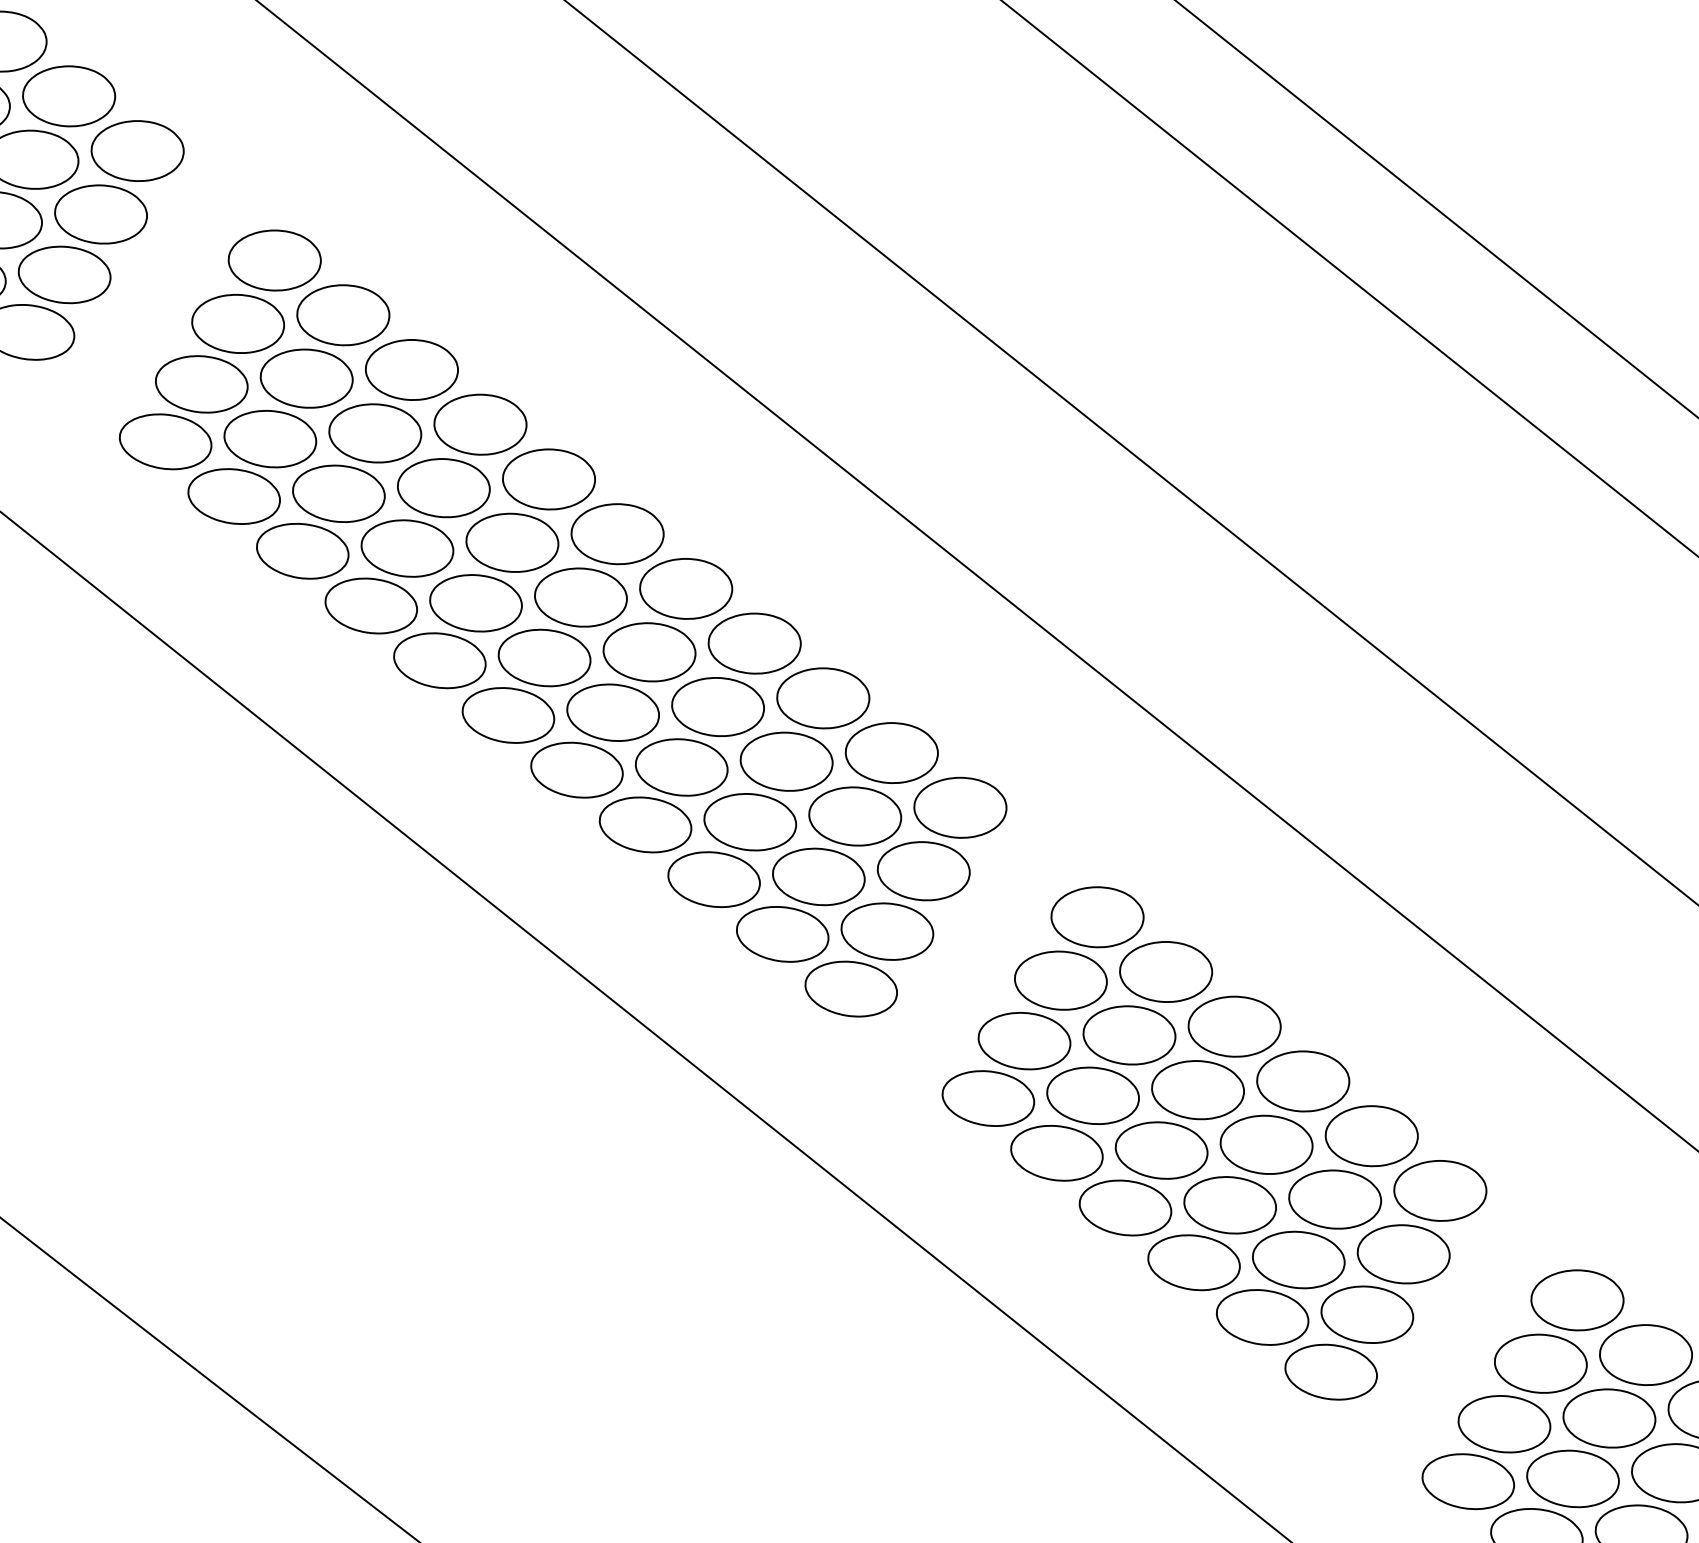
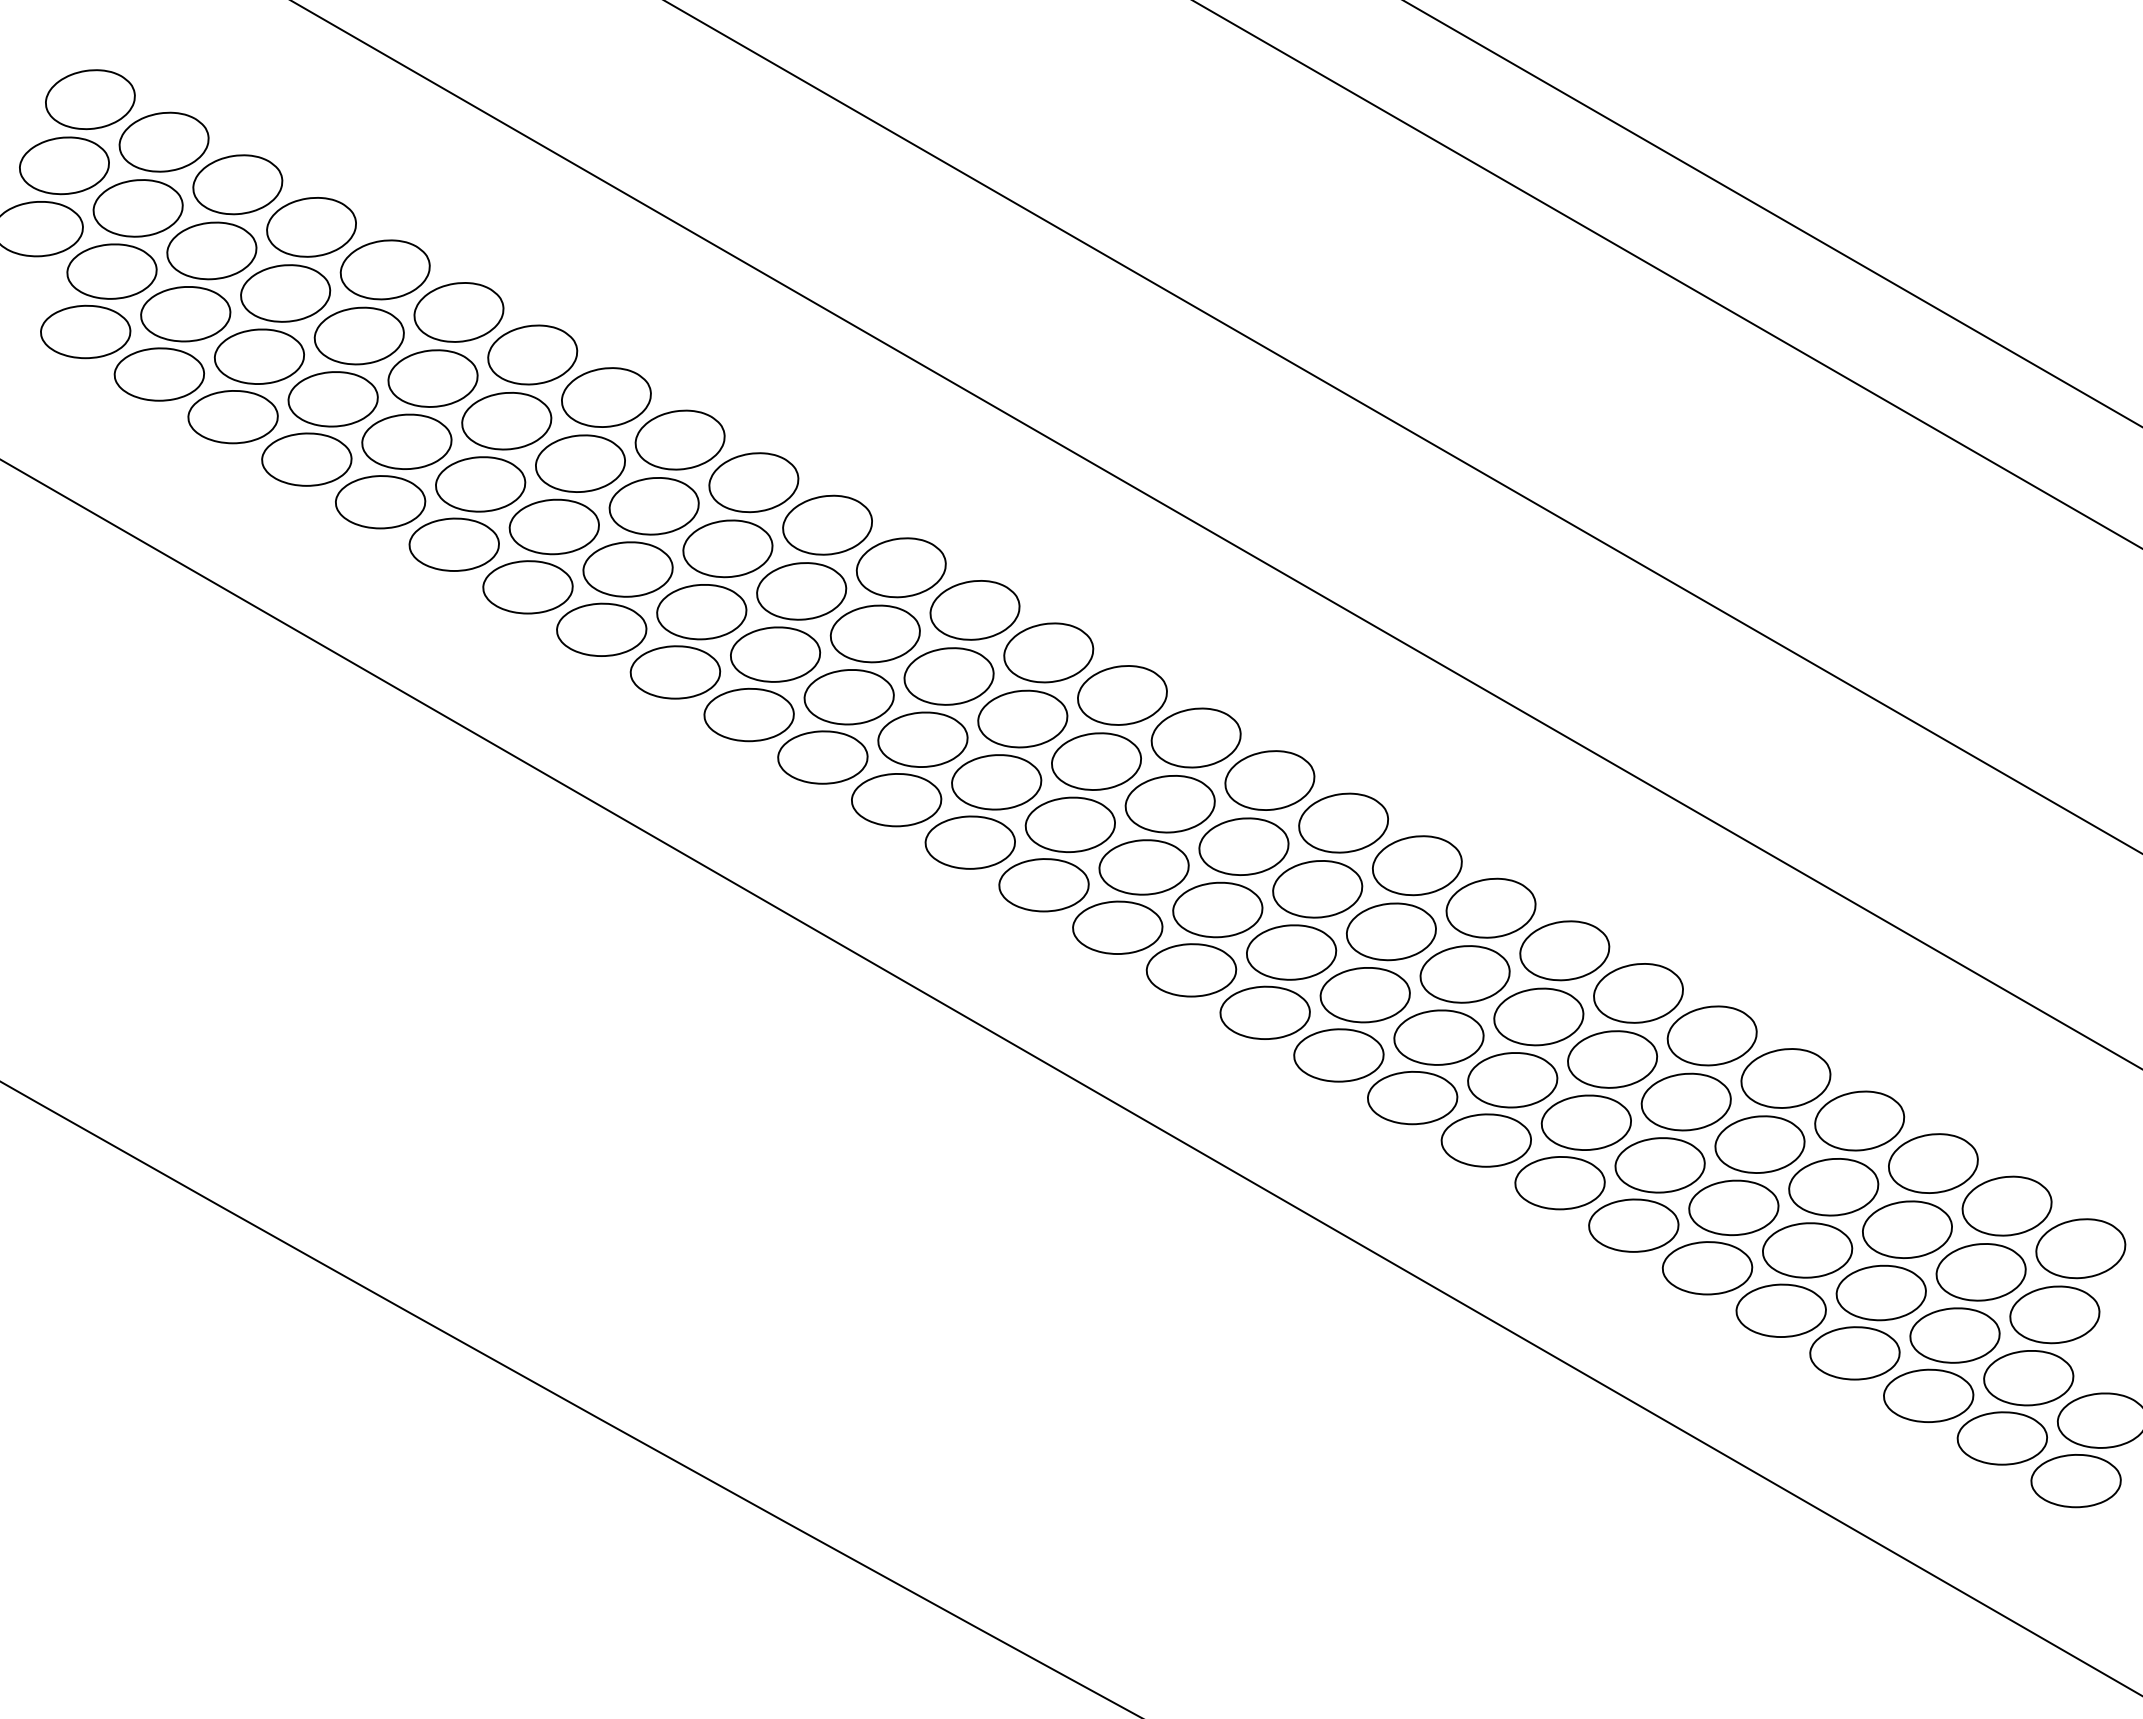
part: (151, 293) -> (345, 362), added
part: (974, 951) -> (1230, 873), added
part: (1454, 1334) -> (1746, 1171), added

